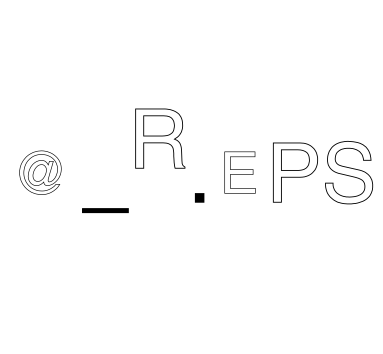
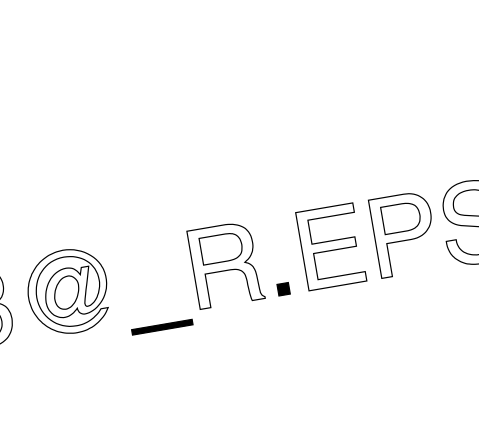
part: (160, 138) -> (226, 264), moved
part: (40, 172) -> (68, 291), size x1.43
part: (239, 172) -> (330, 246), size x1.43

